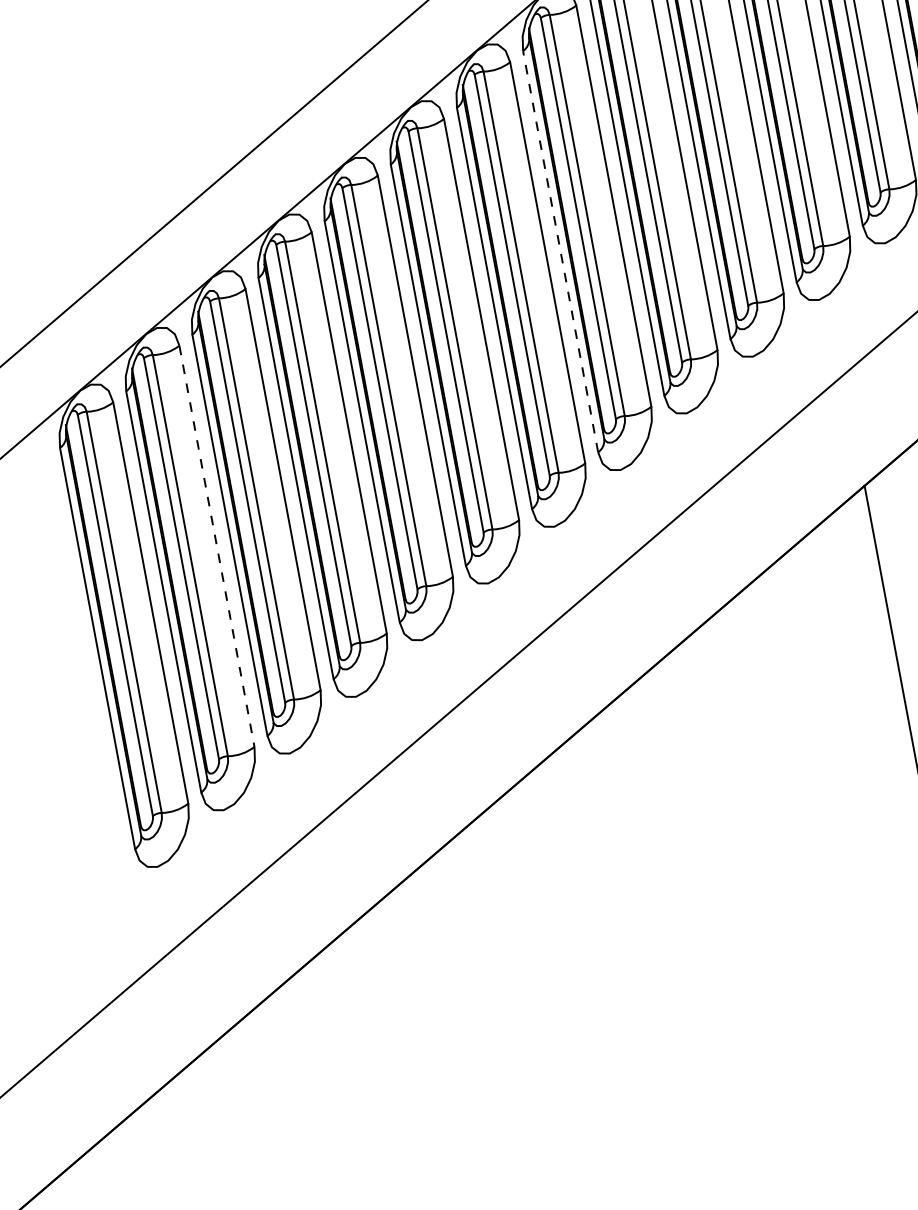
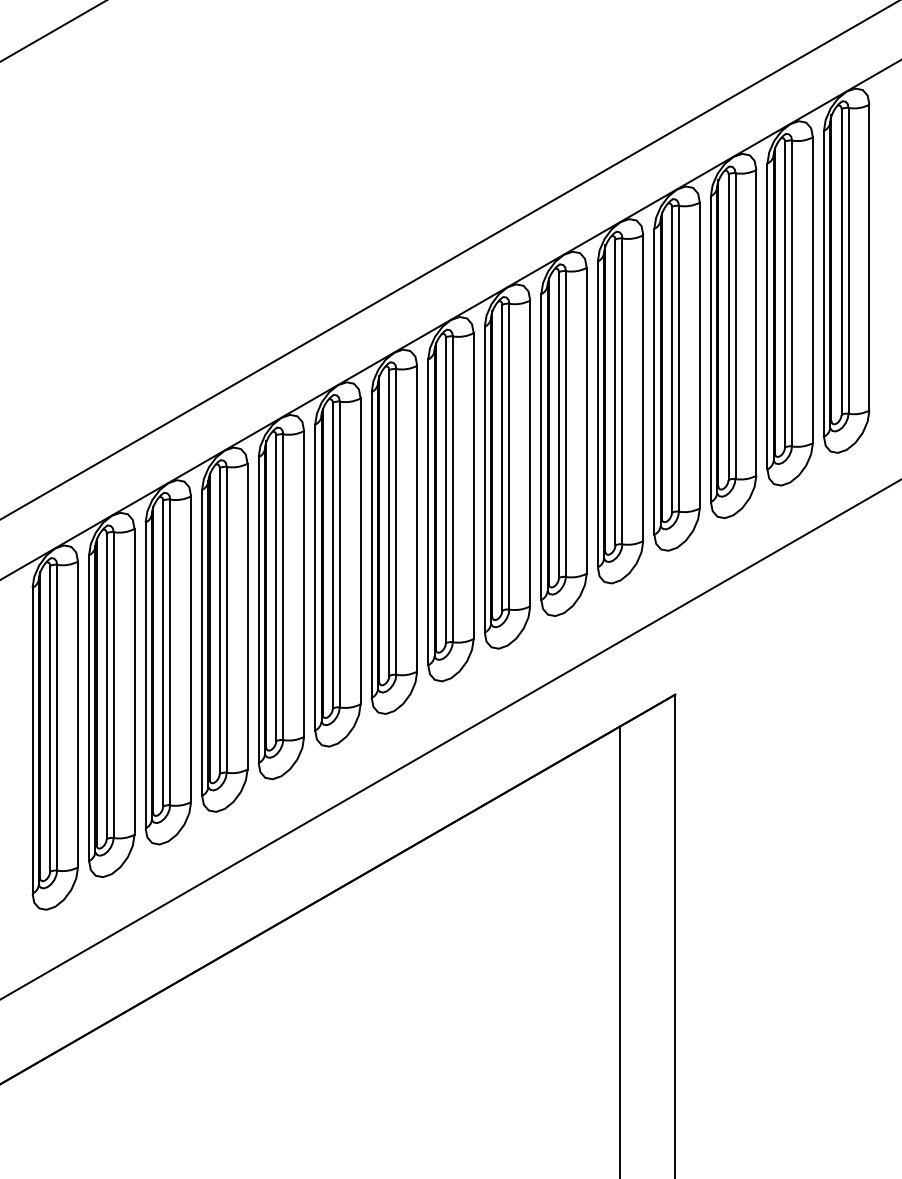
line: (560, 251) -> (428, 512), dashed -> solid
line: (216, 545) -> (134, 681), dashed -> solid

